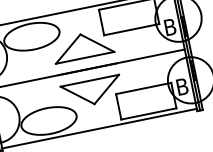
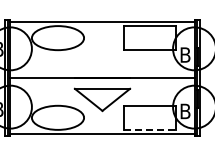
part: (82, 45) -> (102, 55), removed
line: (149, 113) -> (150, 129), solid -> dashed

